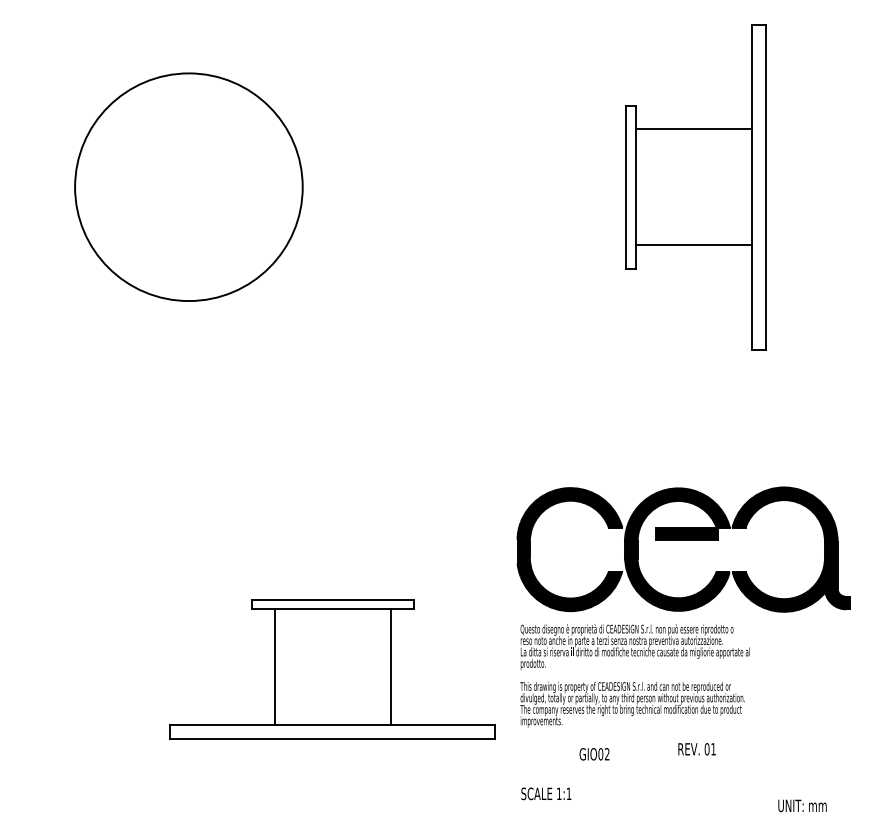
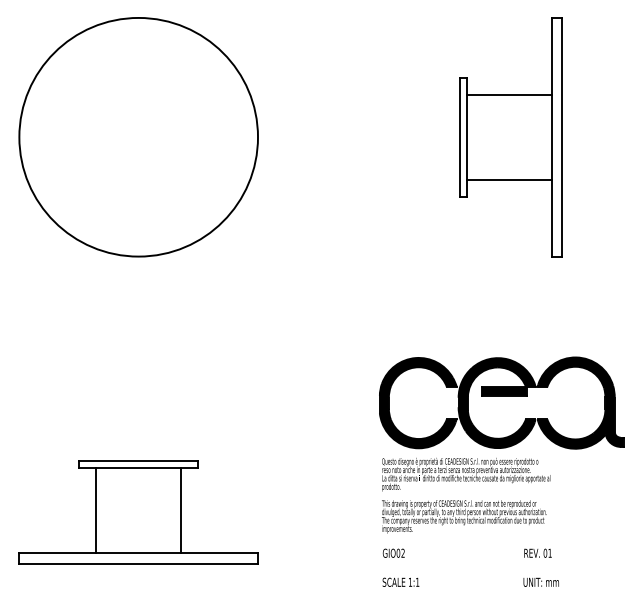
part: (188, 186) -> (138, 136), size x1.43
part: (332, 669) -> (138, 512), moved
text: (696, 749) -> (537, 553), moved
text: (594, 754) -> (393, 553), moved
text: (802, 805) -> (541, 582), moved

